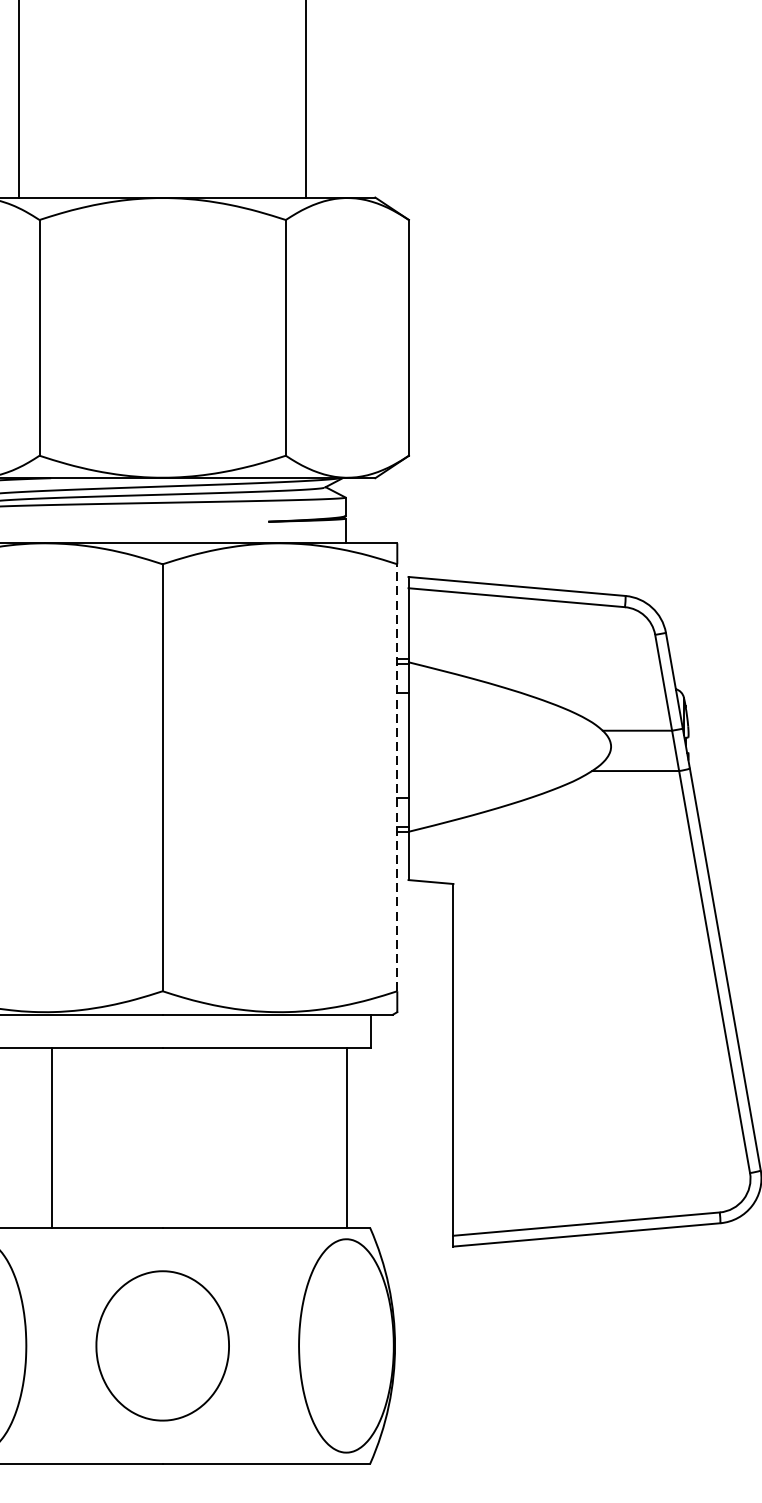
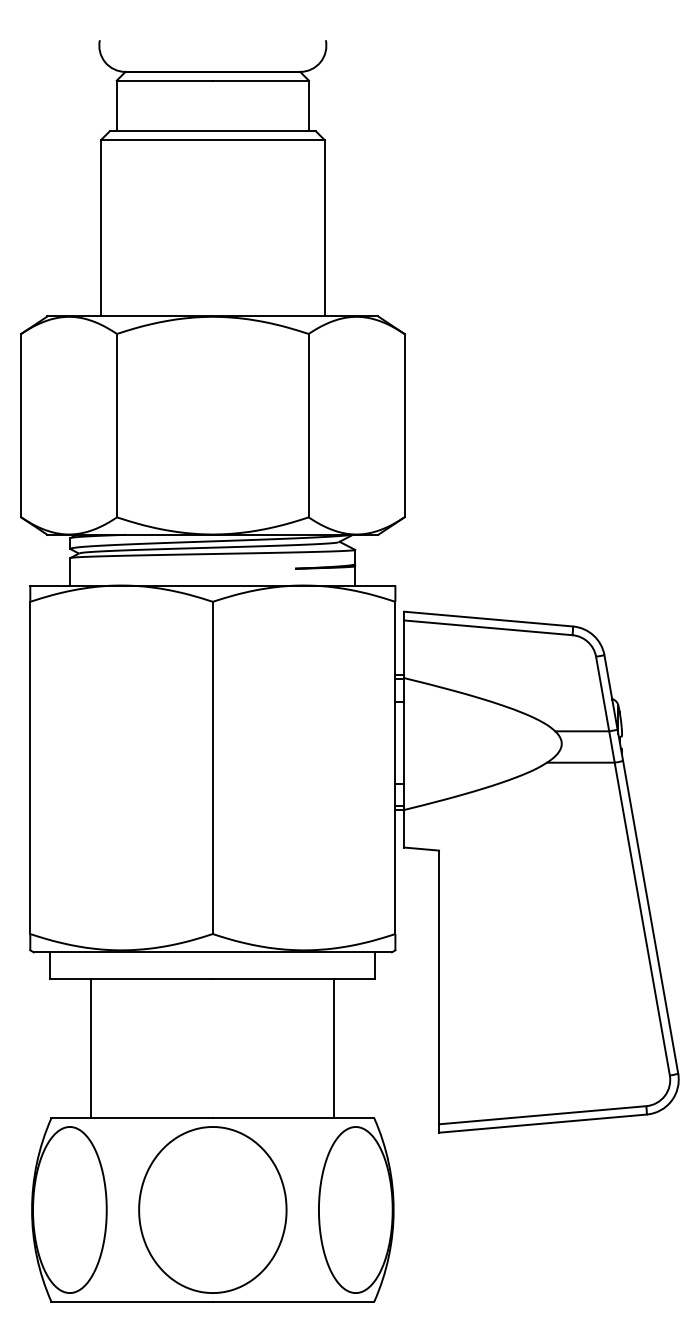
line: (397, 777) -> (395, 767), dashed -> solid
line: (51, 1138) -> (91, 1048), moved
line: (347, 1138) -> (334, 1048), moved
part: (162, 1345) -> (212, 1209), size x1.43

